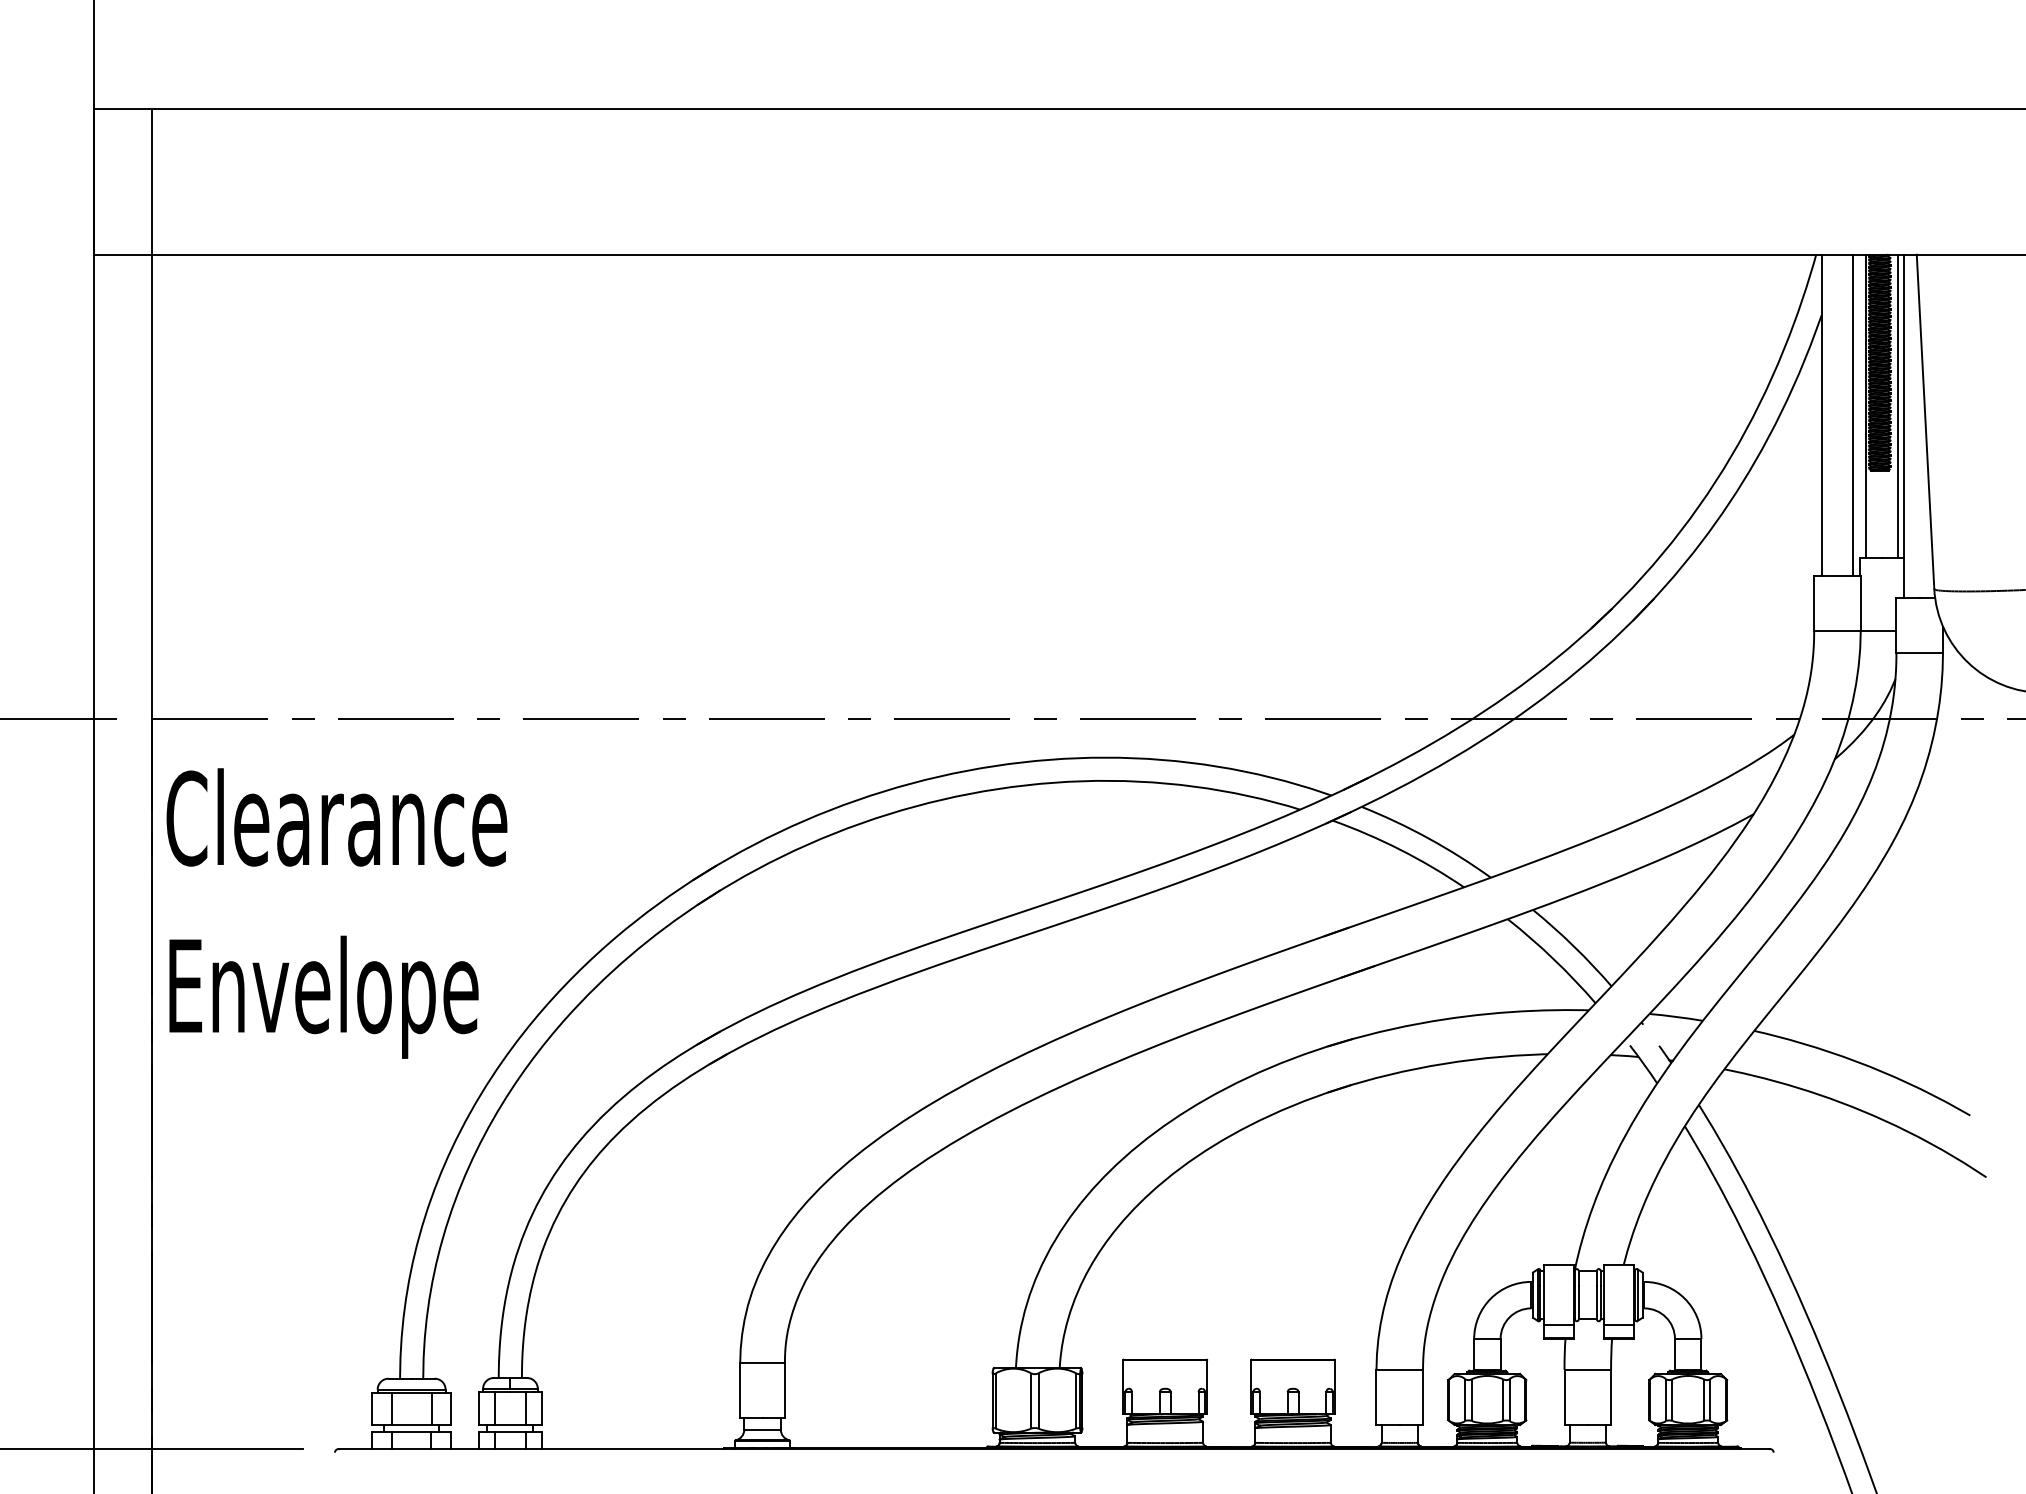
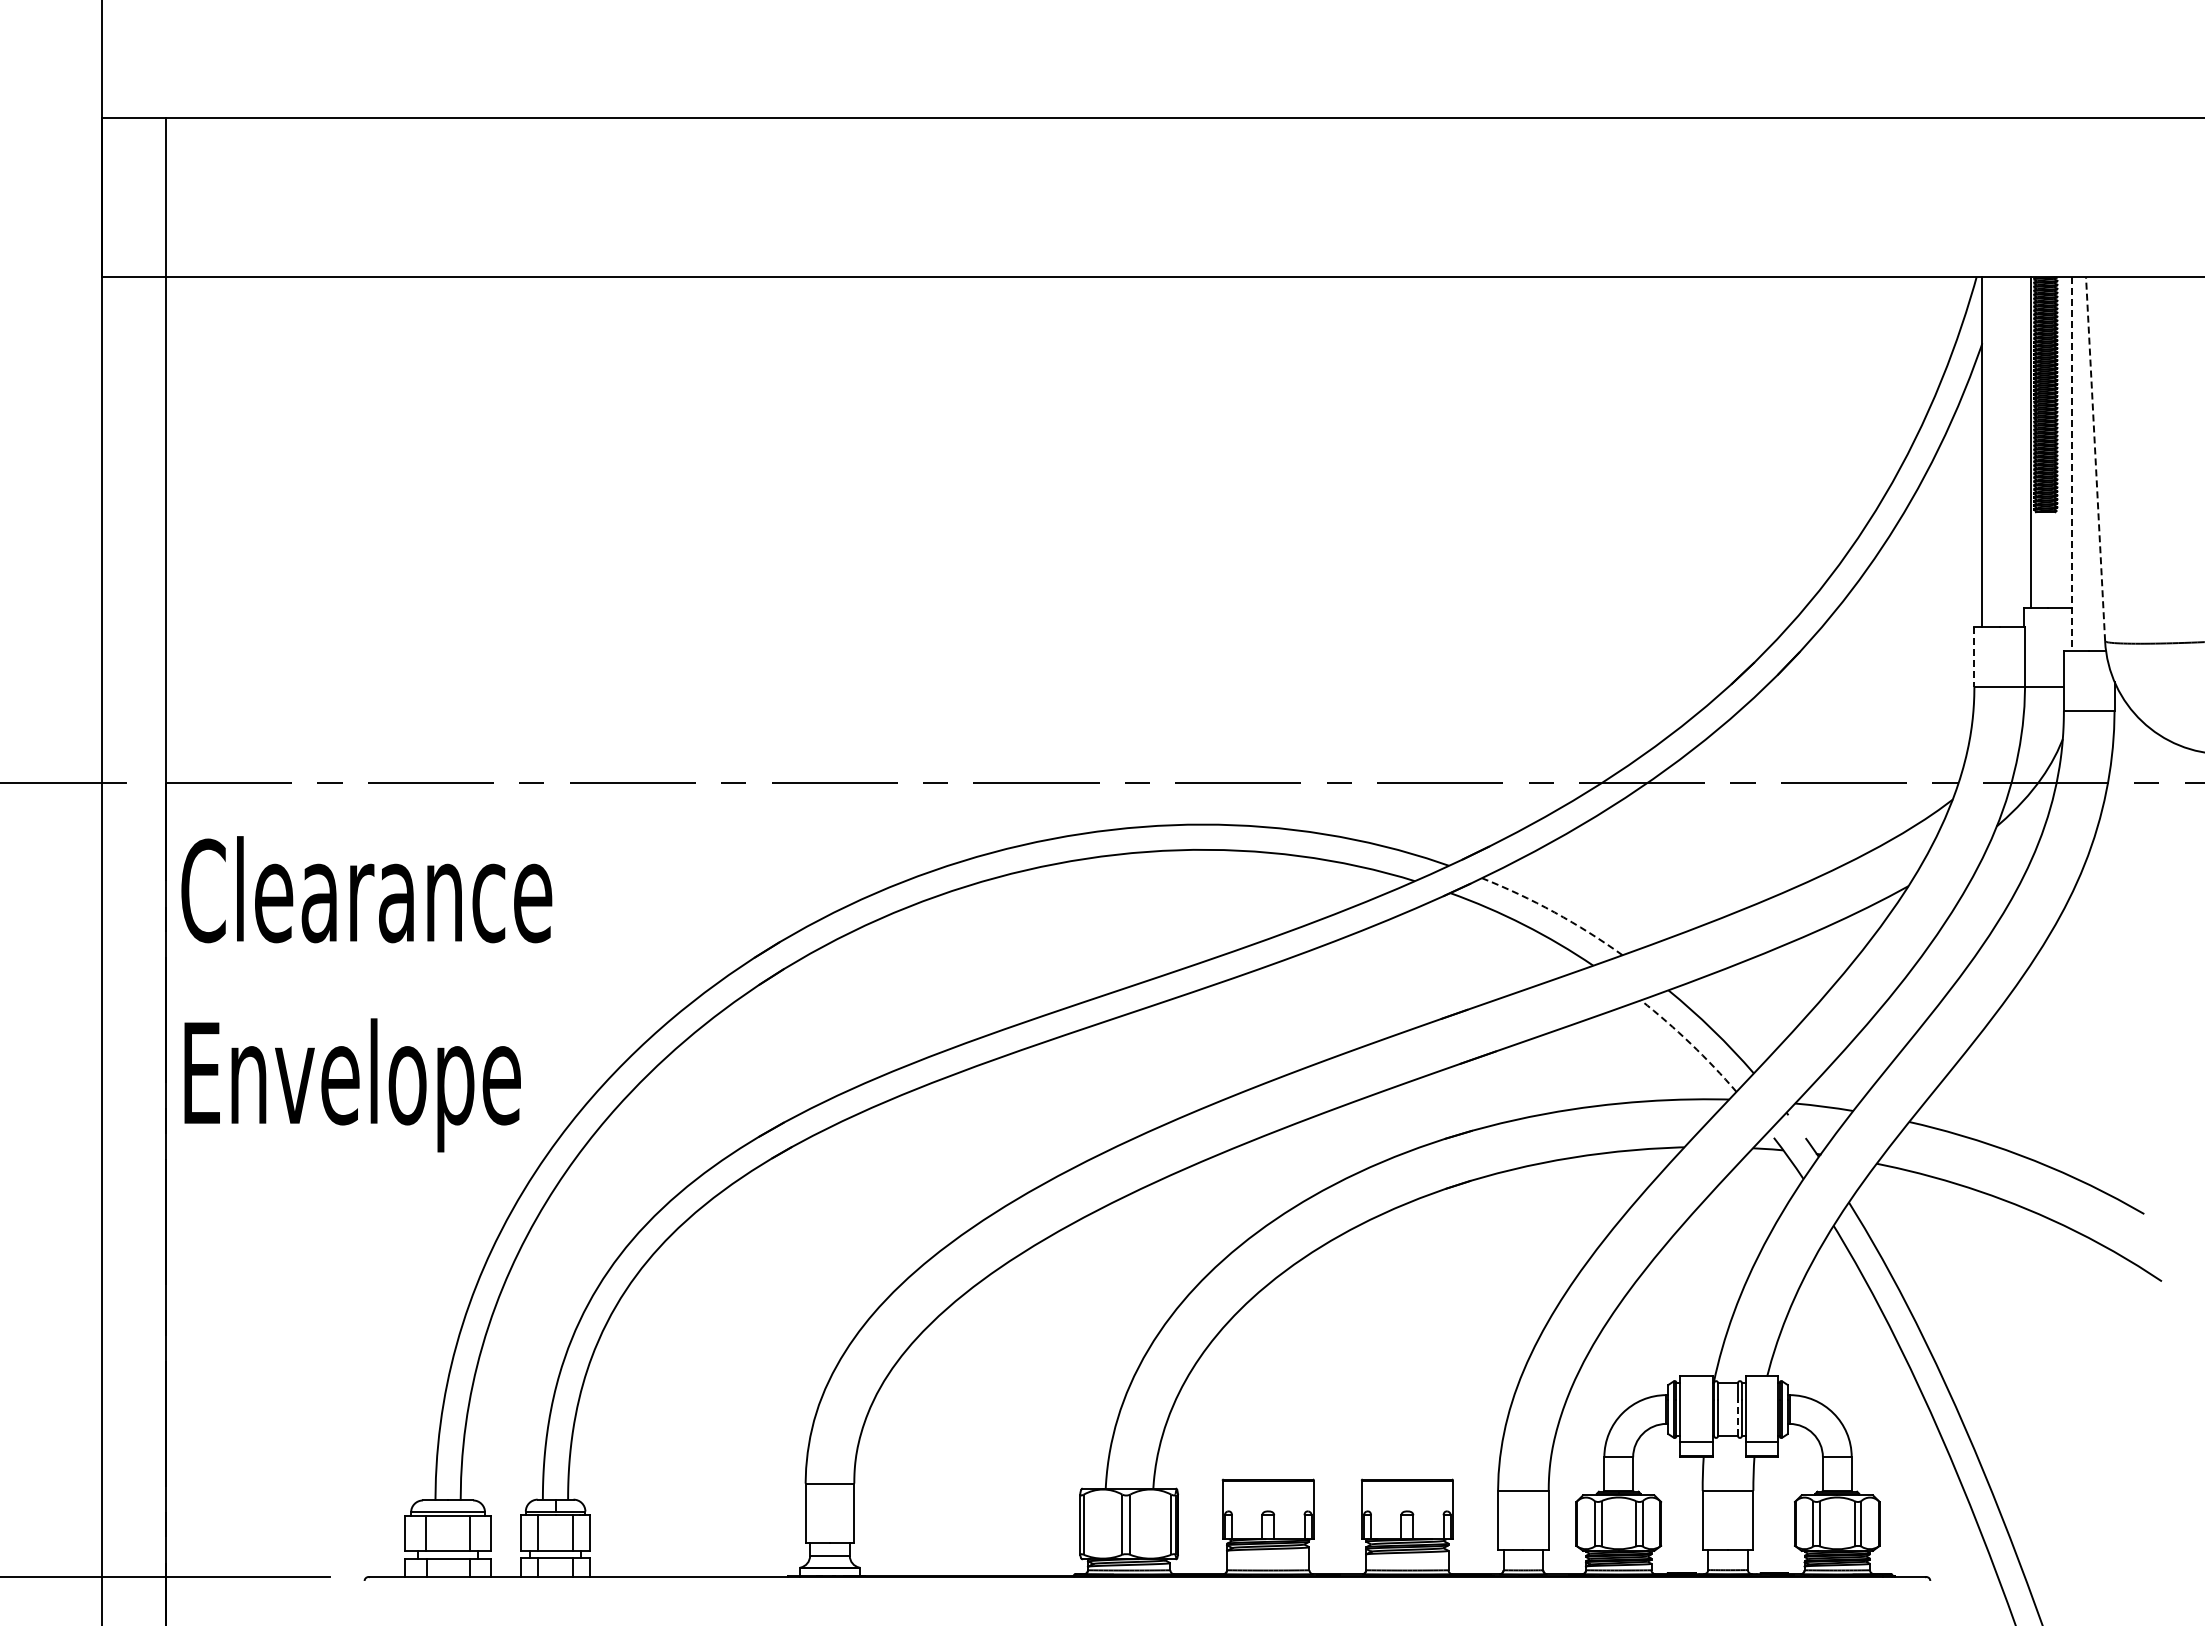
line: (1897, 406) -> (2065, 442), removed
line: (1853, 415) -> (2017, 452), removed
line: (1925, 421) -> (2095, 458), solid -> dashed
line: (1903, 426) -> (2071, 464), solid -> dashed
line: (1814, 604) -> (1974, 657), solid -> dashed
arc: (1428, 838) -> (1554, 912), solid -> dashed
arc: (1553, 958) -> (1690, 1043), solid -> dashed
line: (1596, 1302) -> (1737, 1417), solid -> dashed

